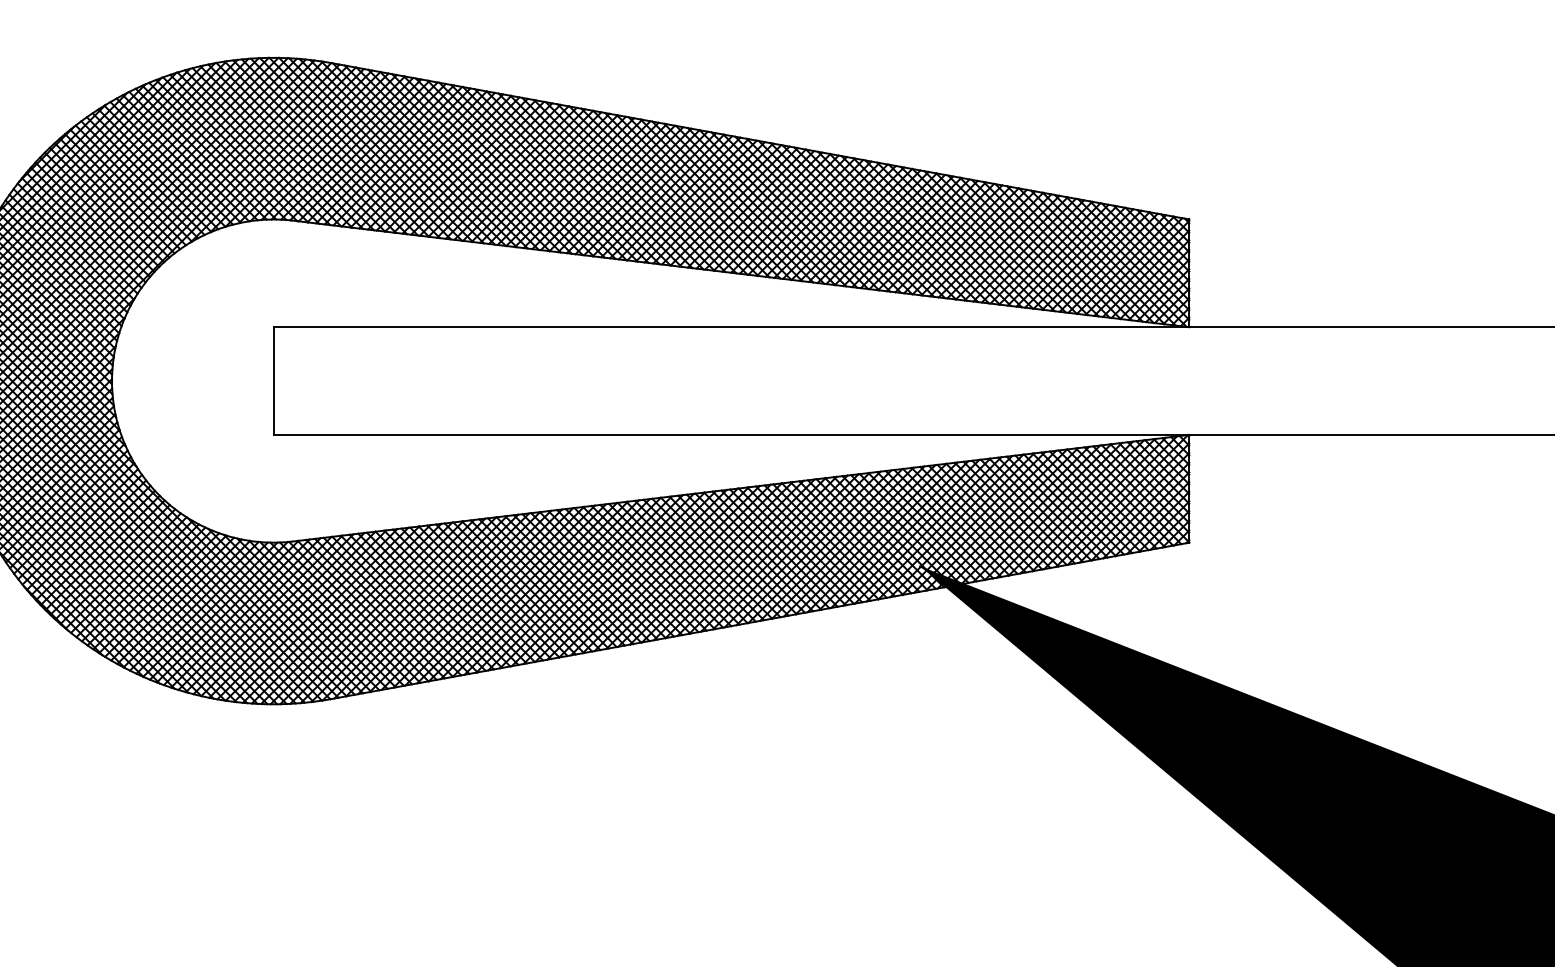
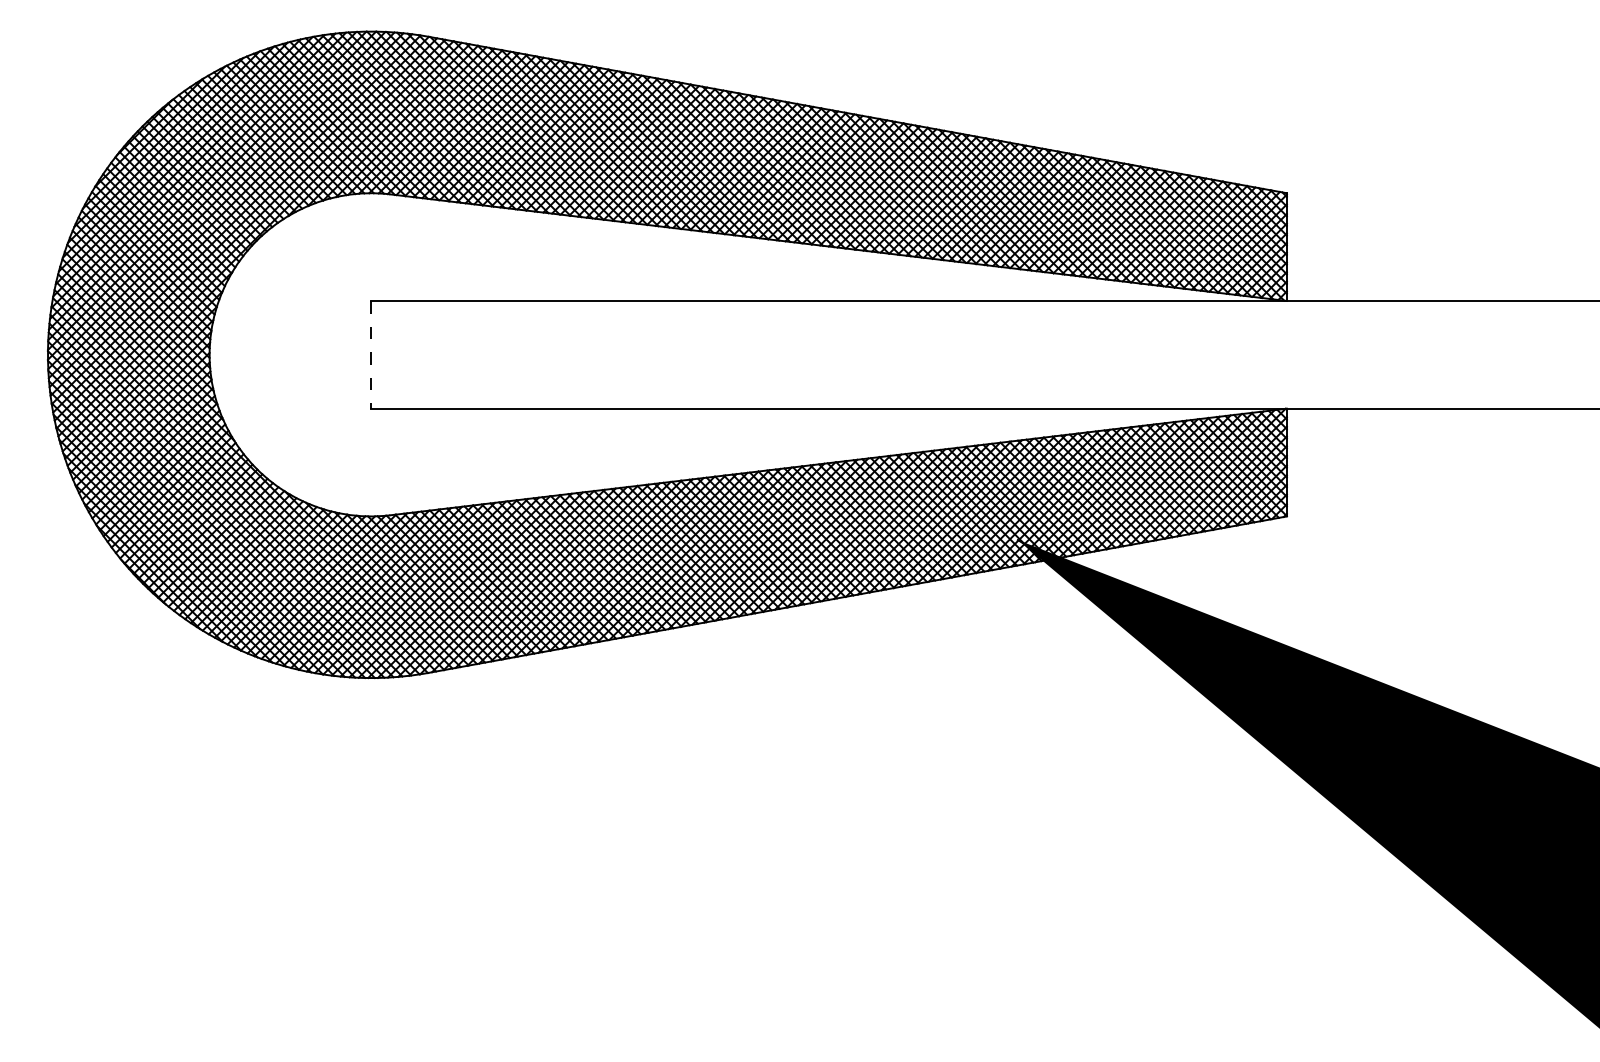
line: (273, 380) -> (371, 354), solid -> dashed

